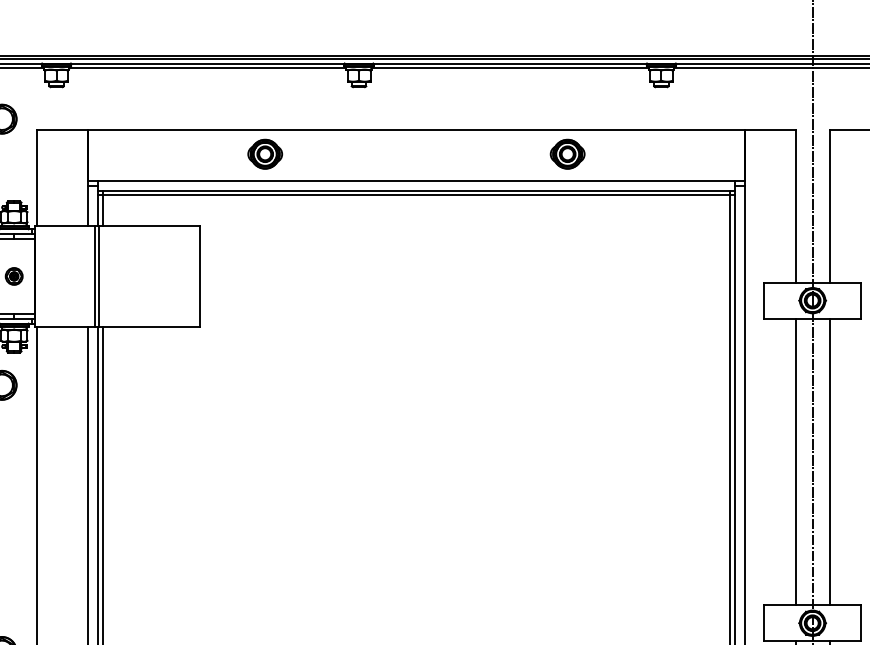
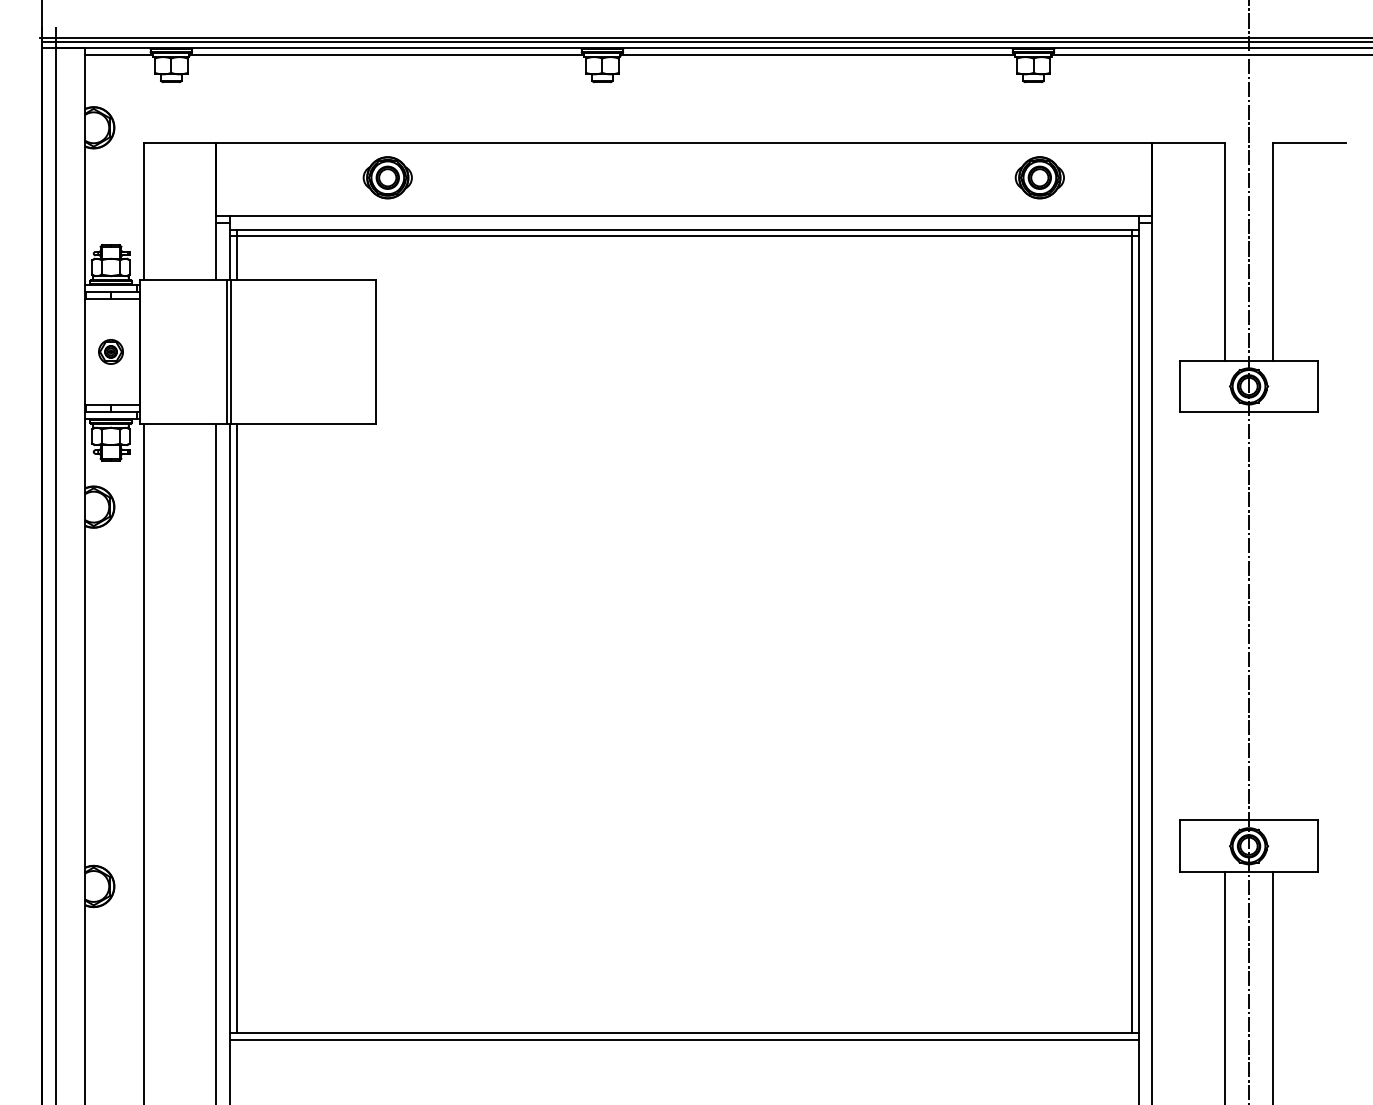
part: (265, 154) -> (387, 177), moved
part: (567, 154) -> (1039, 177), moved
line: (795, 462) -> (1224, 616), removed
line: (829, 462) -> (1273, 616), removed

